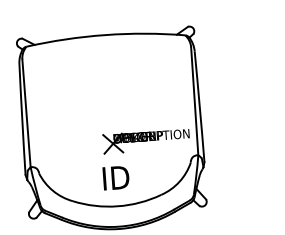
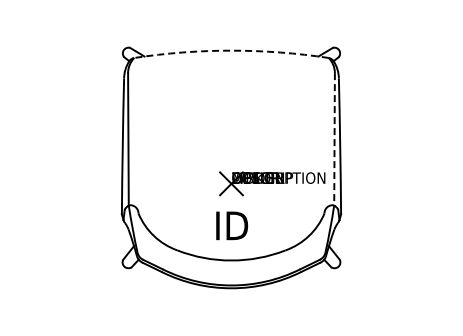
arc: (105, 34) -> (231, 50), solid -> dashed
line: (194, 101) -> (334, 139), solid -> dashed

